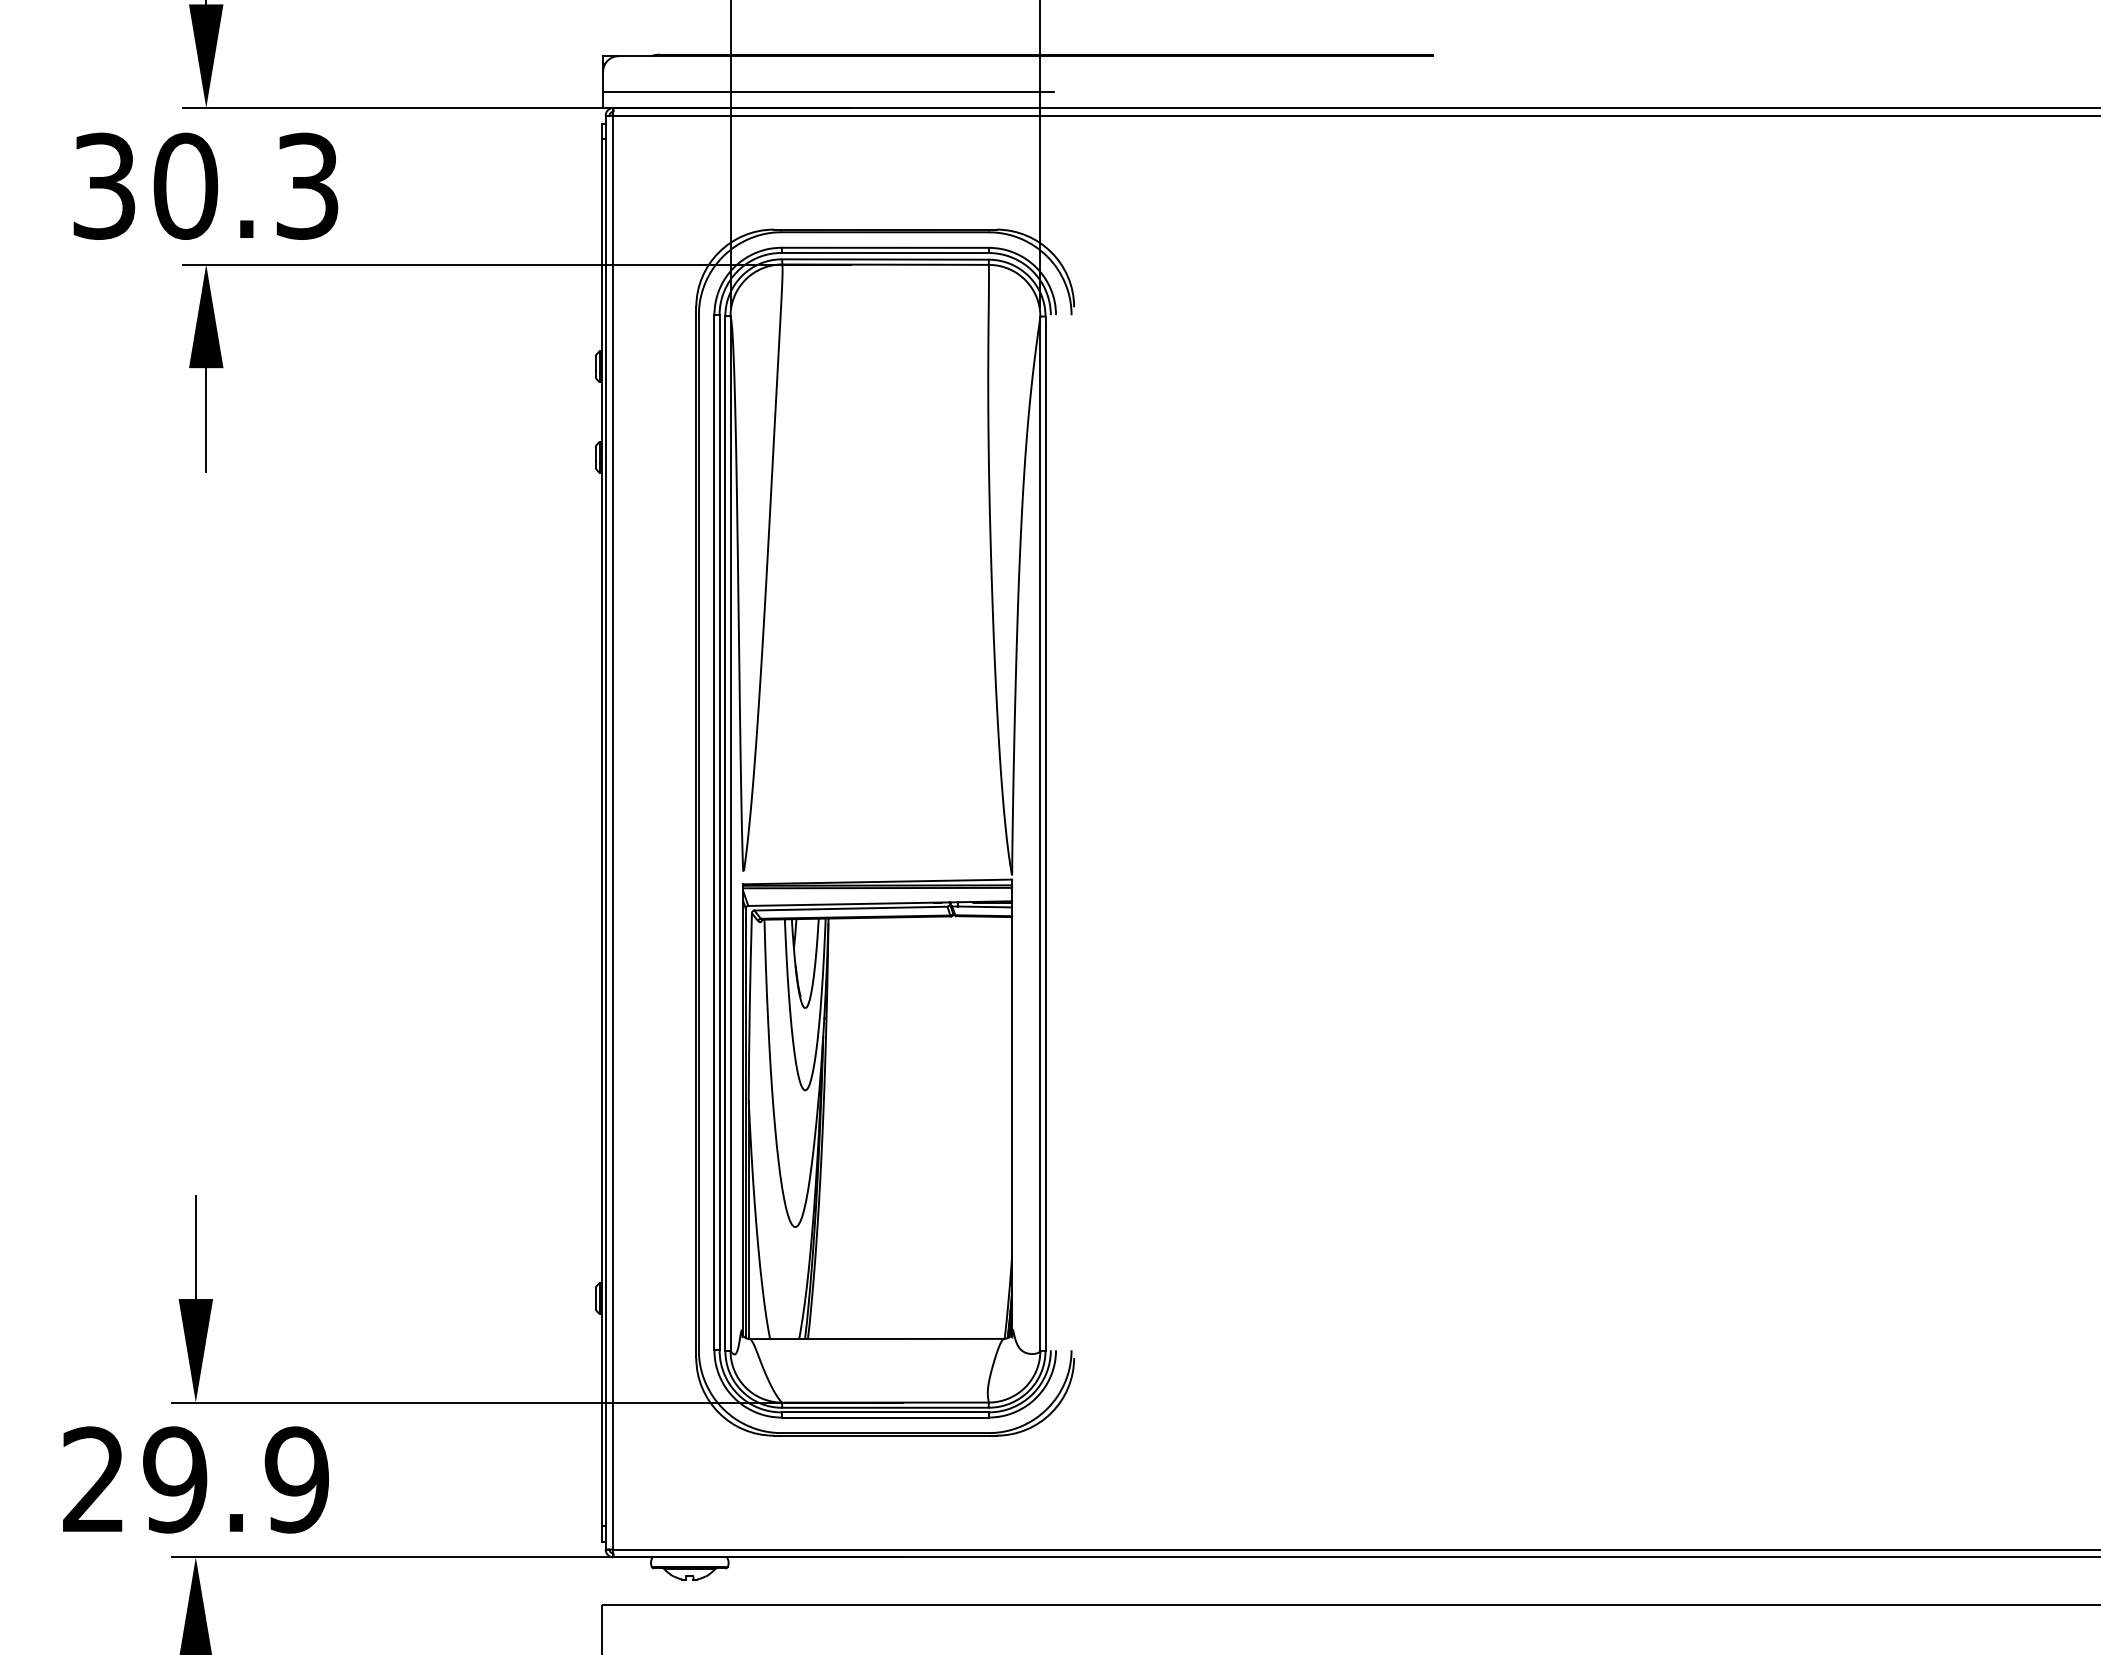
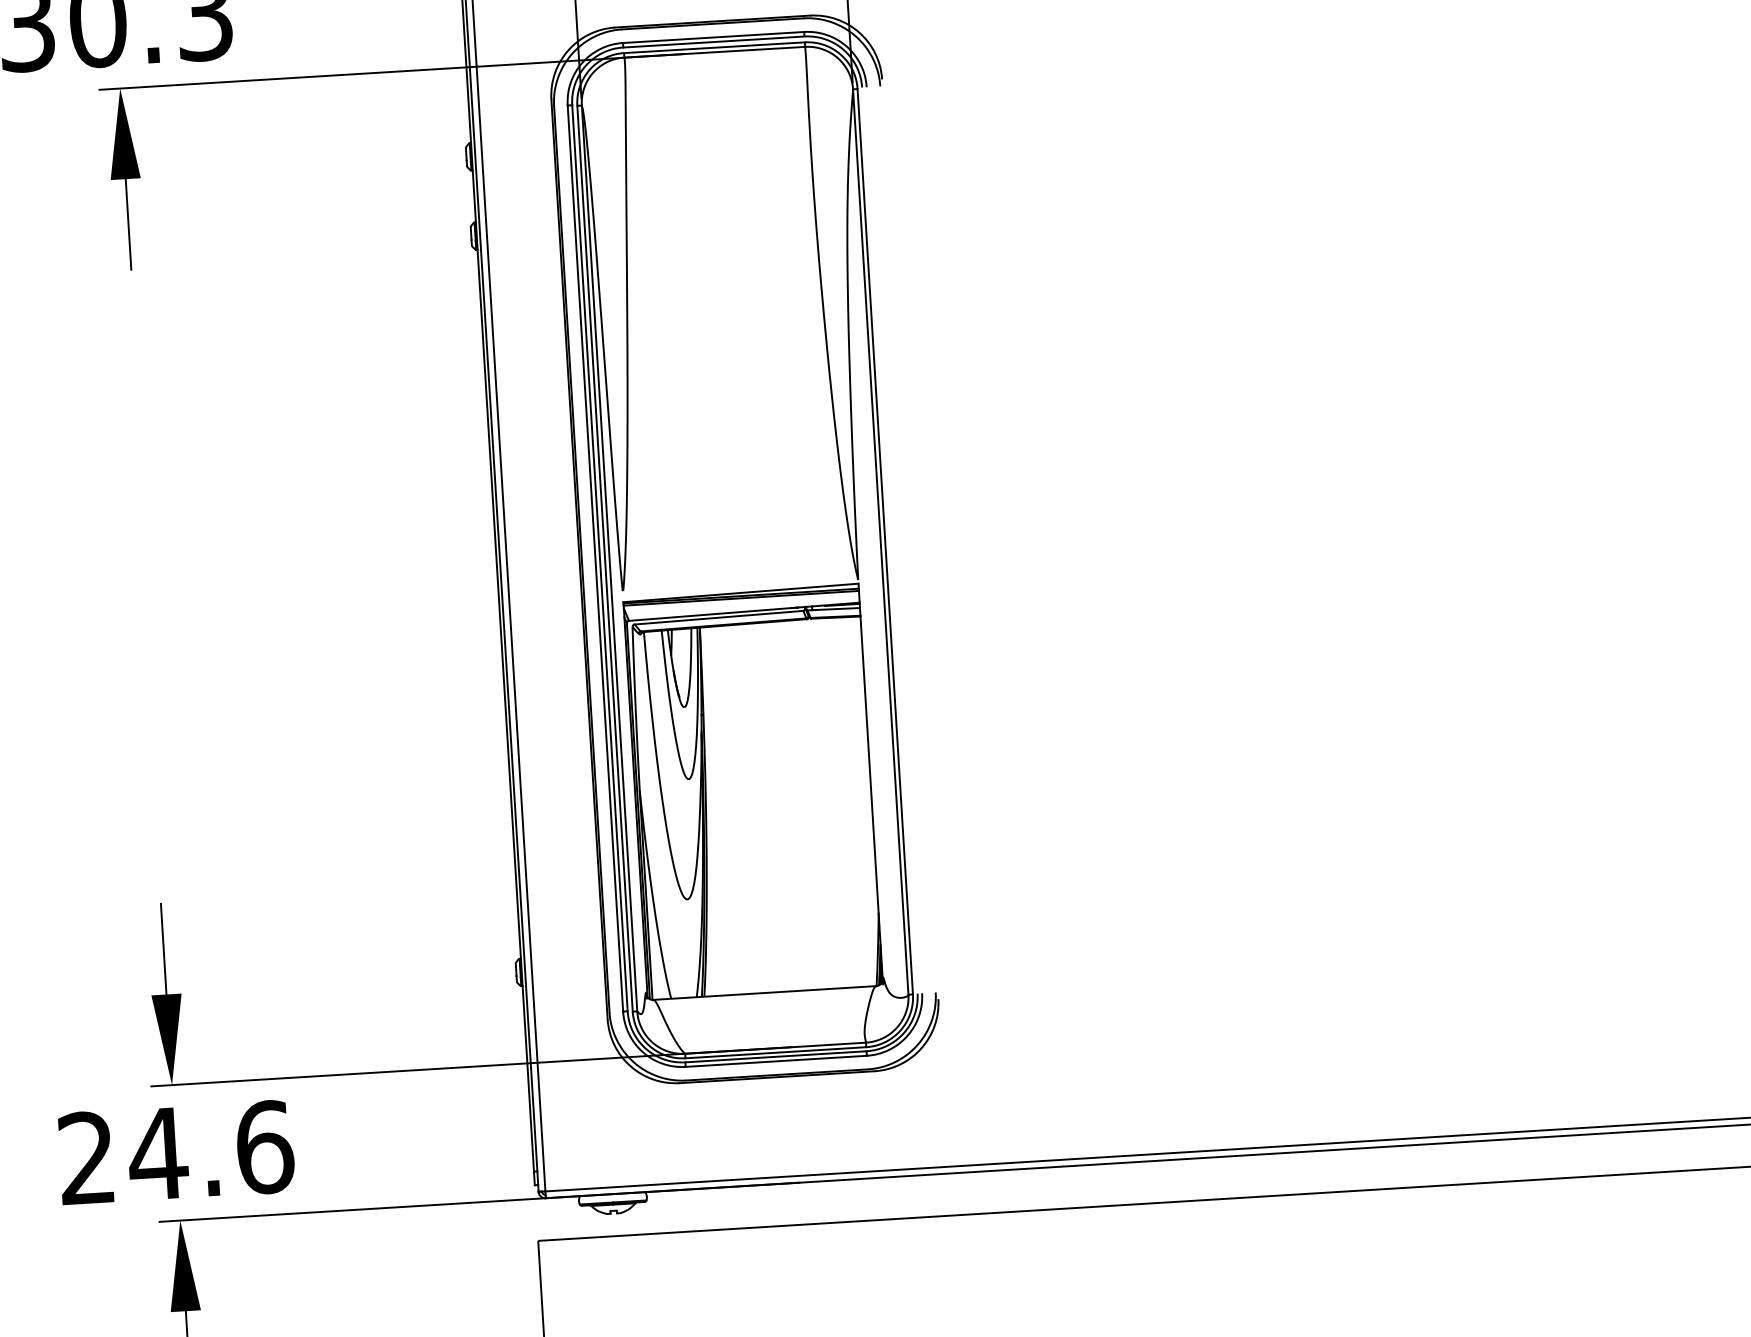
text: (235, 1479) -> (210, 1150), 29.9 -> 24.6

